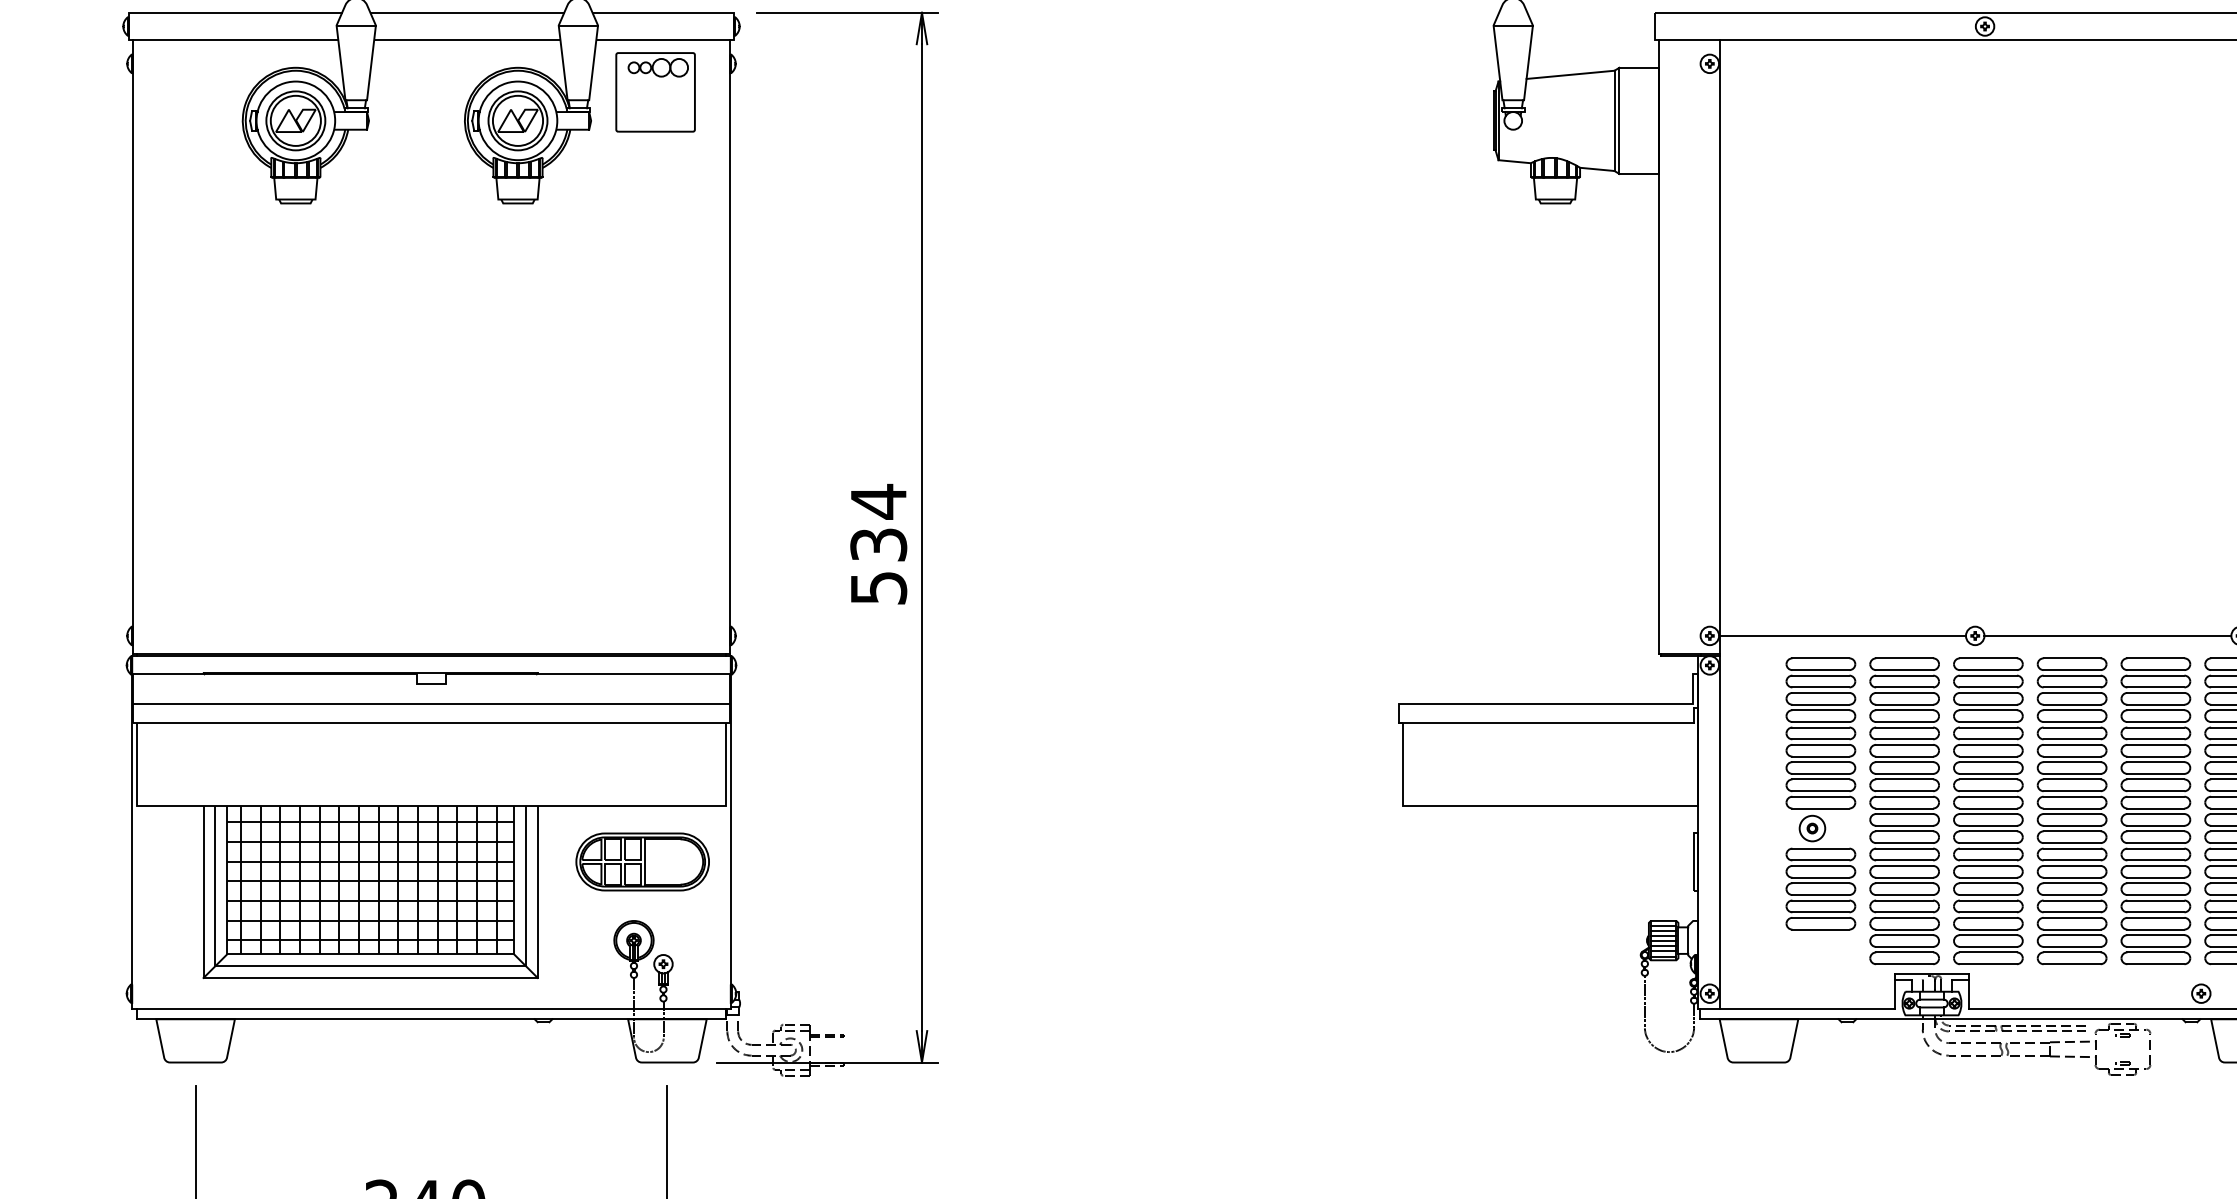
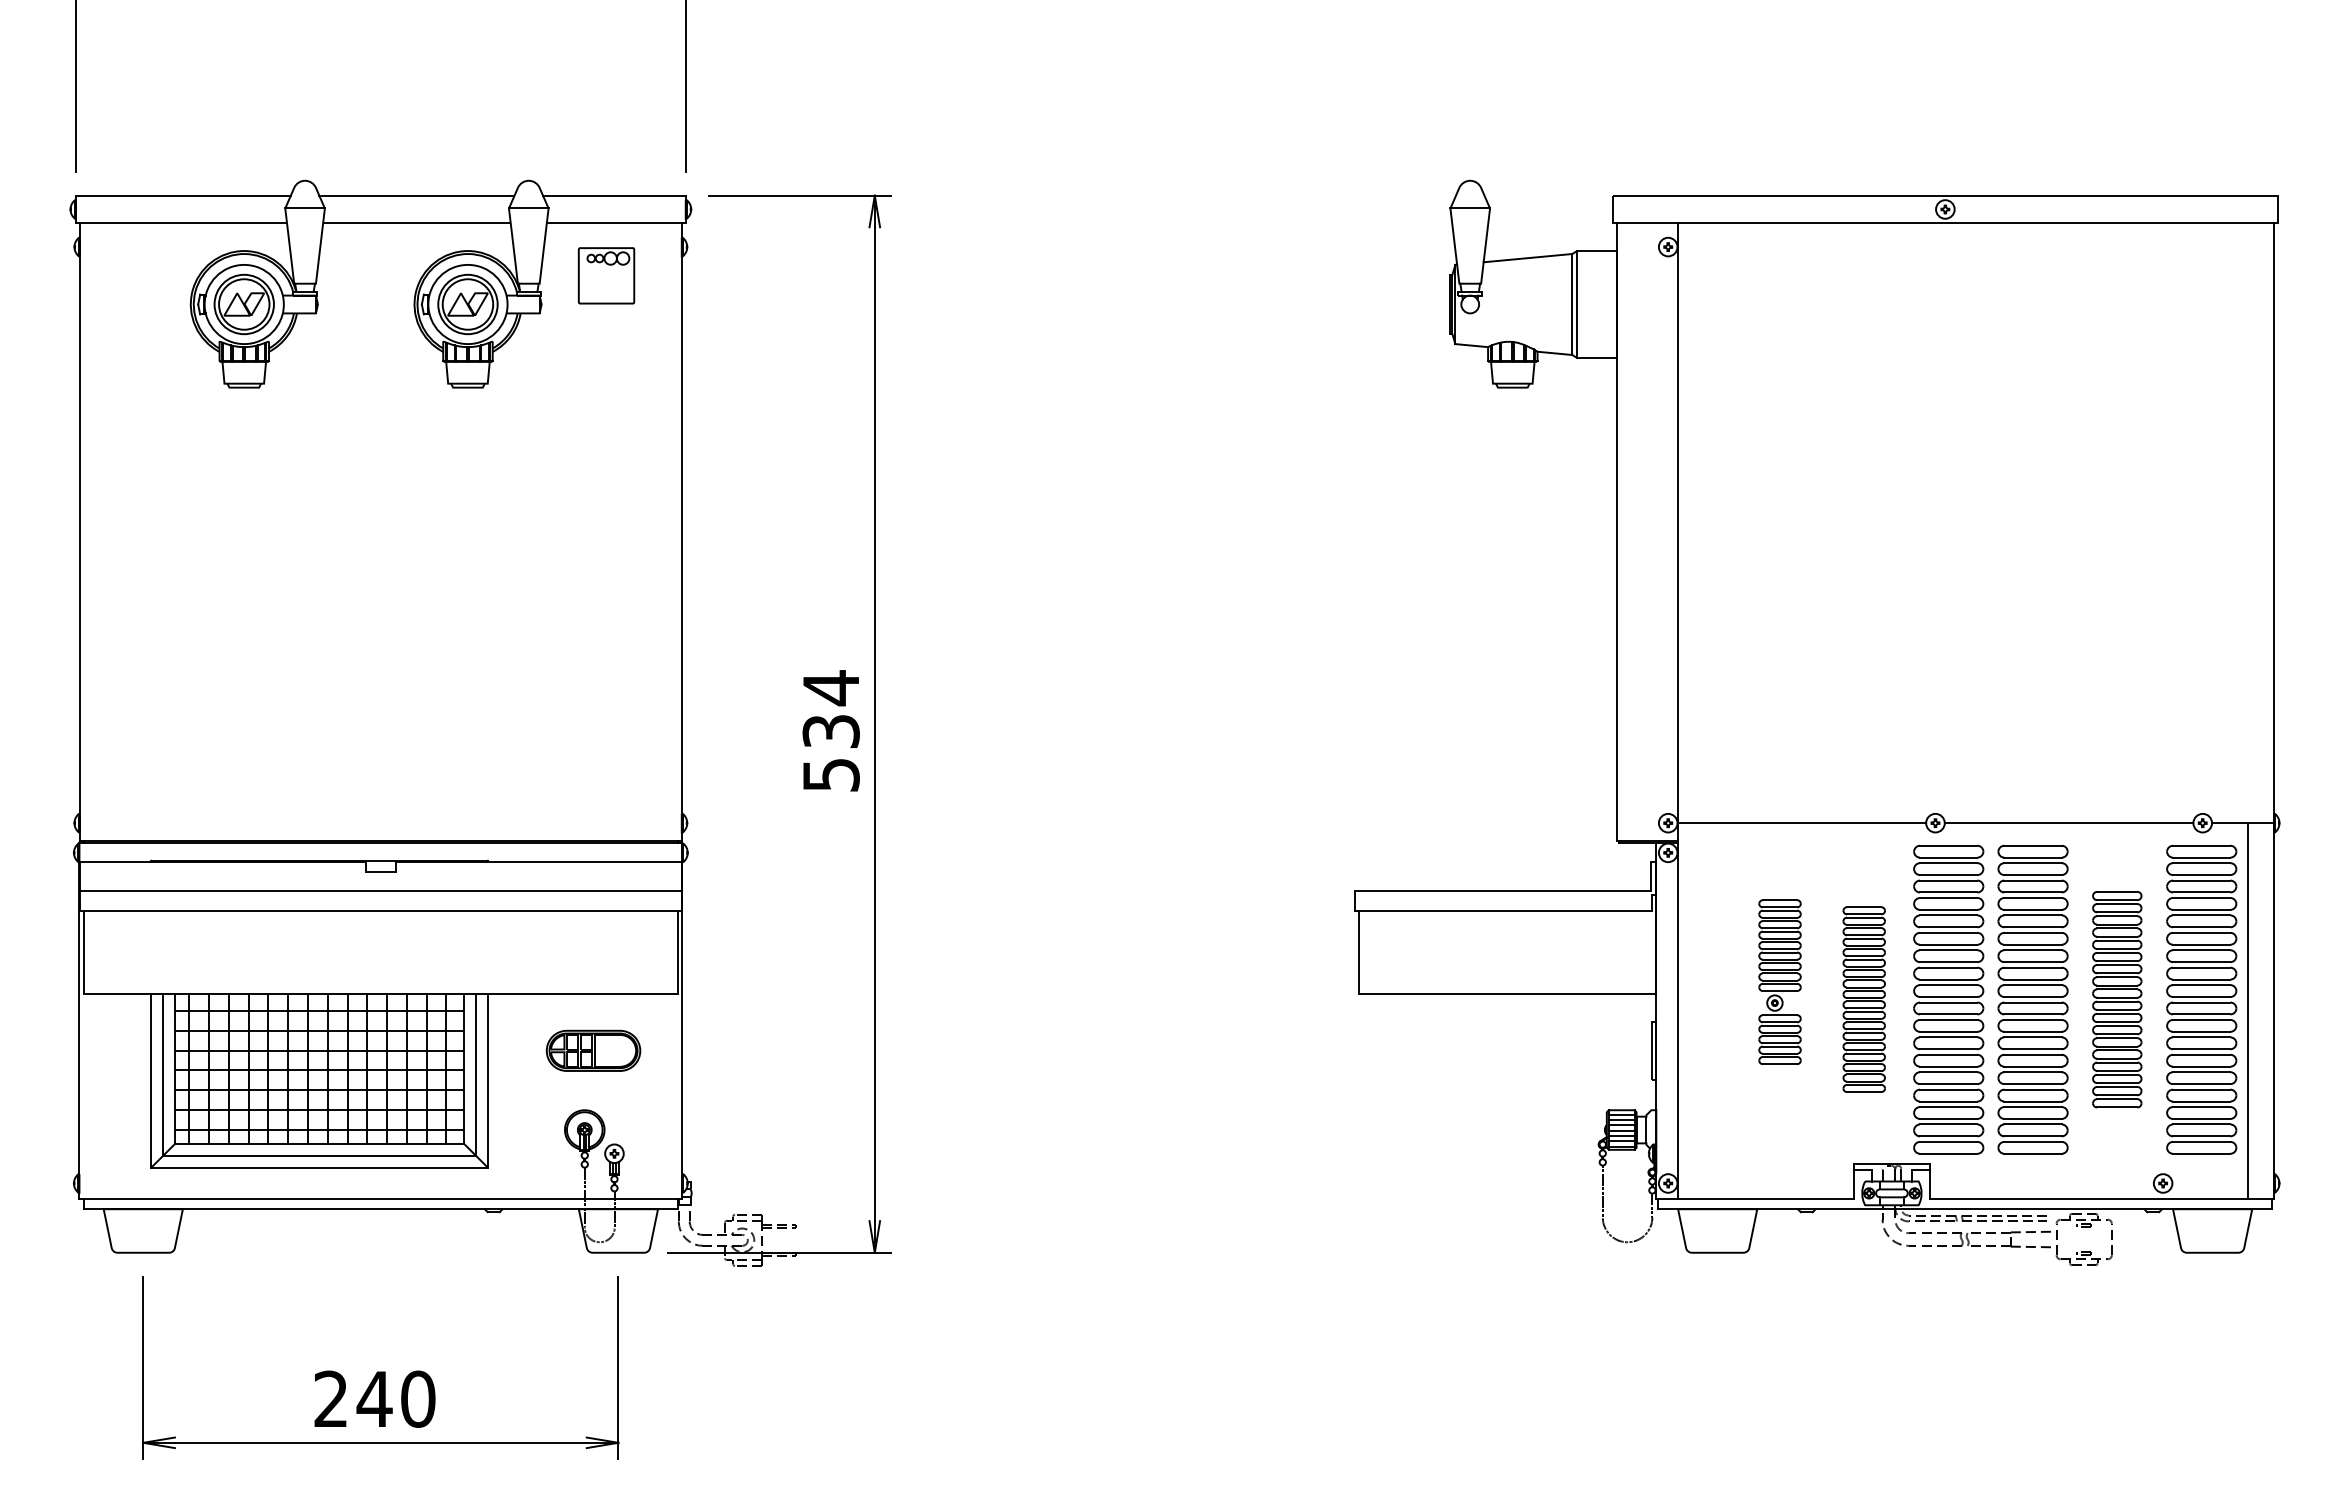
part: (655, 92) -> (606, 275), size x0.7
part: (1820, 793) -> (1779, 981), size x0.6
part: (1903, 811) -> (1863, 999), size x0.6
part: (2154, 811) -> (2116, 999), size x0.7
part: (642, 861) -> (593, 1050), size x0.7

